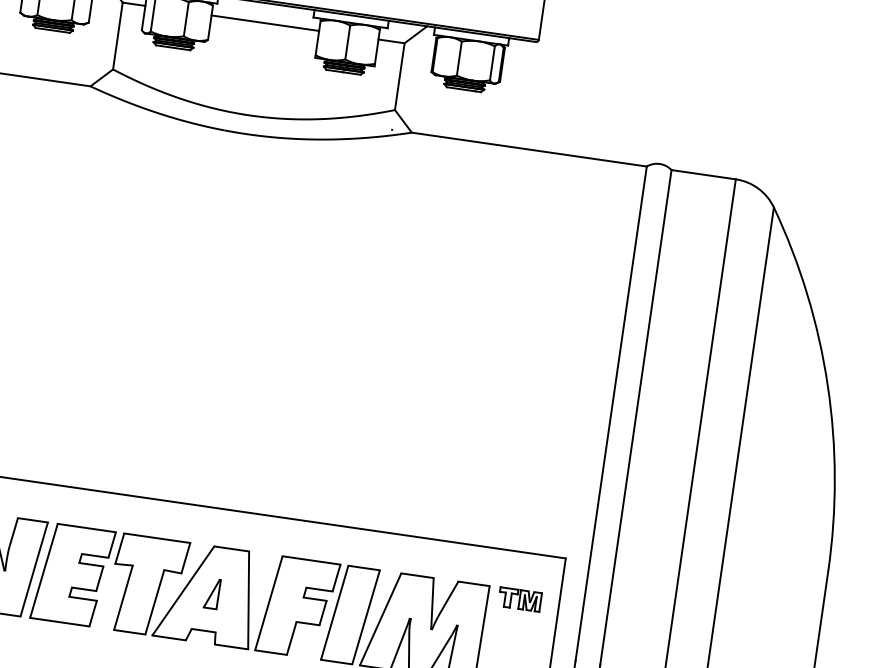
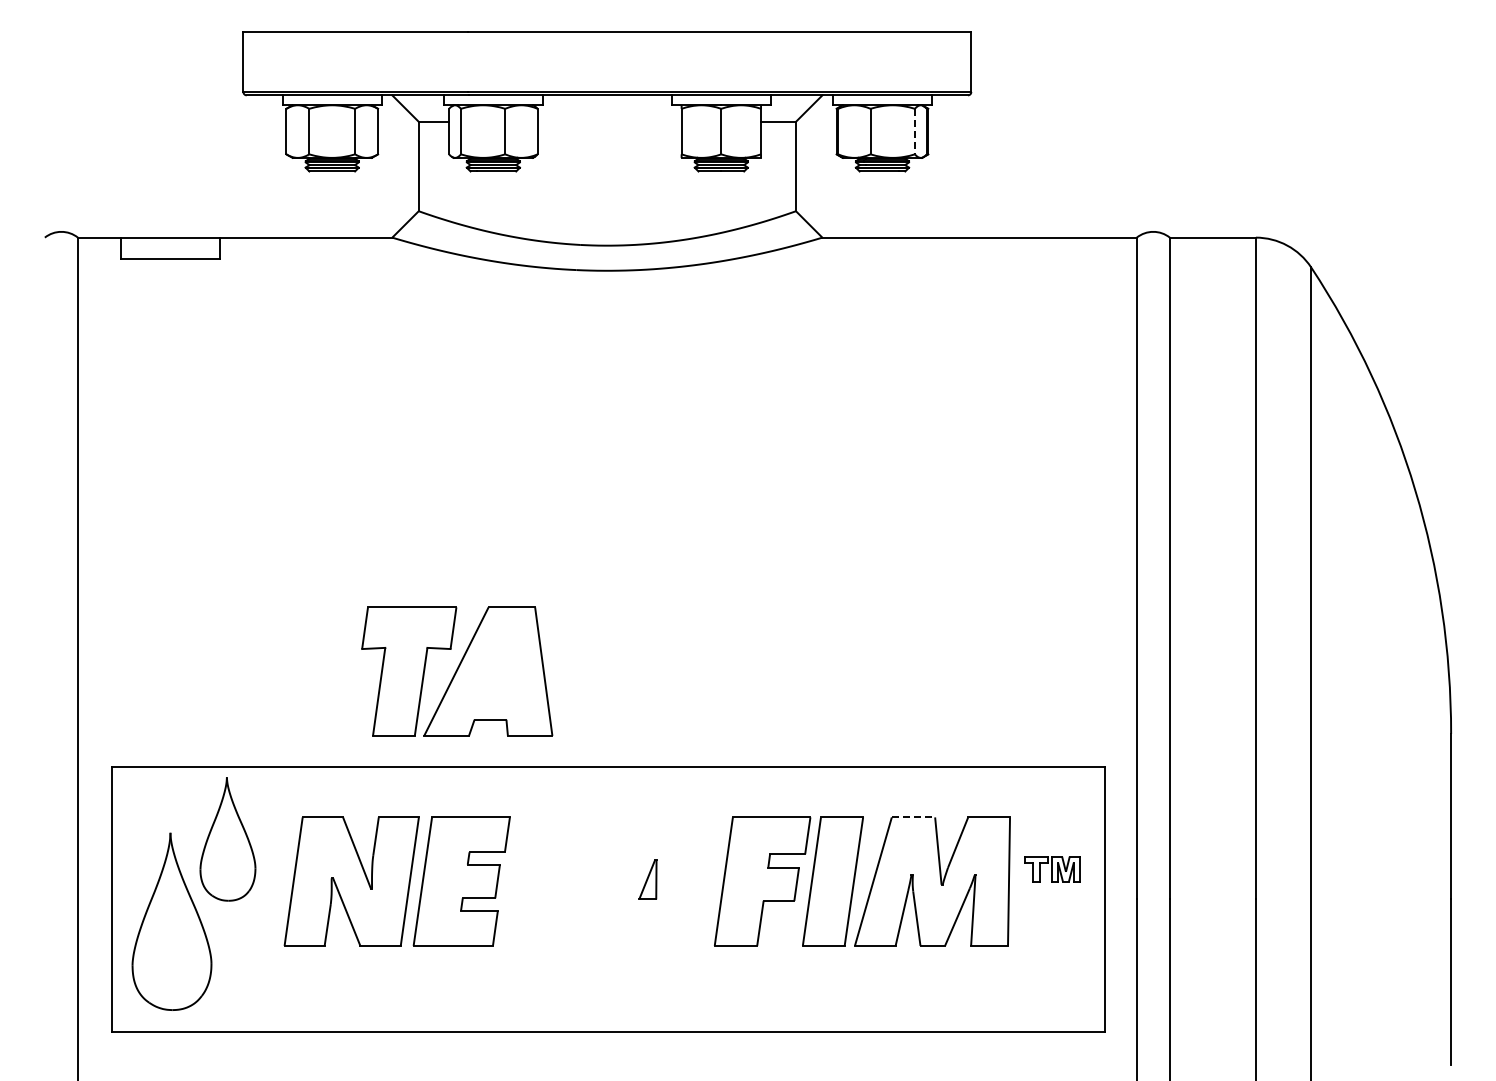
line: (265, 22) -> (609, 121), removed
line: (492, 63) -> (914, 131), solid -> dashed
line: (417, 575) -> (913, 817), solid -> dashed
part: (184, 590) -> (457, 671), moved
part: (520, 599) -> (1052, 869), moved

